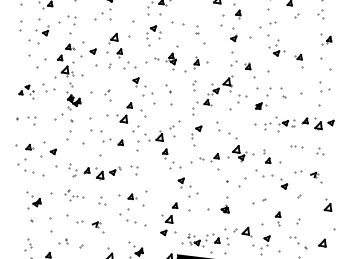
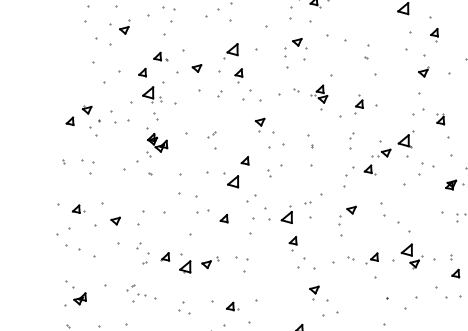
part: (26, 91) -> (83, 119), size x1.43
part: (148, 109) -> (274, 170), size x0.62
part: (68, 135) -> (140, 218), moved

